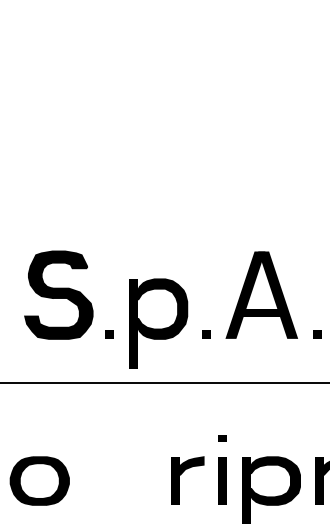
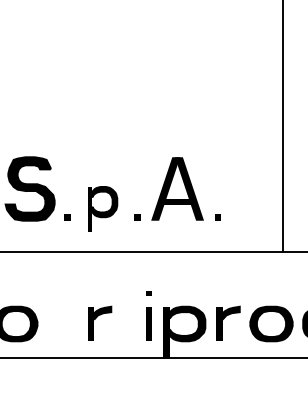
part: (158, 322) -> (102, 208), size x0.7
part: (188, 478) -> (100, 322), moved

